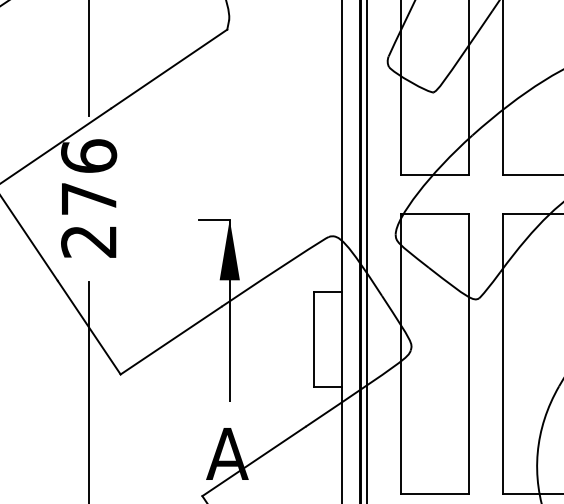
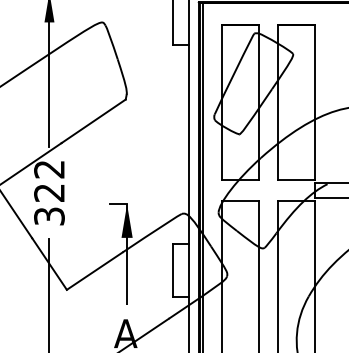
text: (89, 198) -> (49, 192), 276 -> 322

